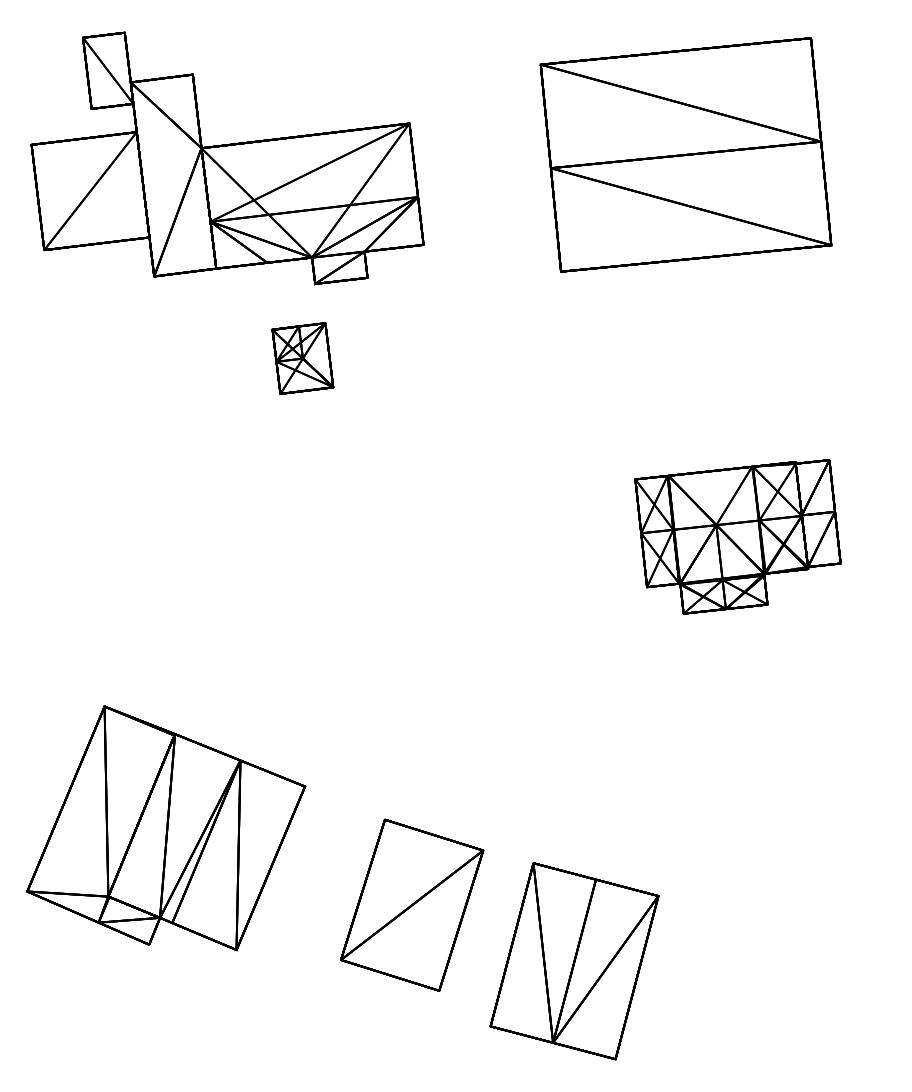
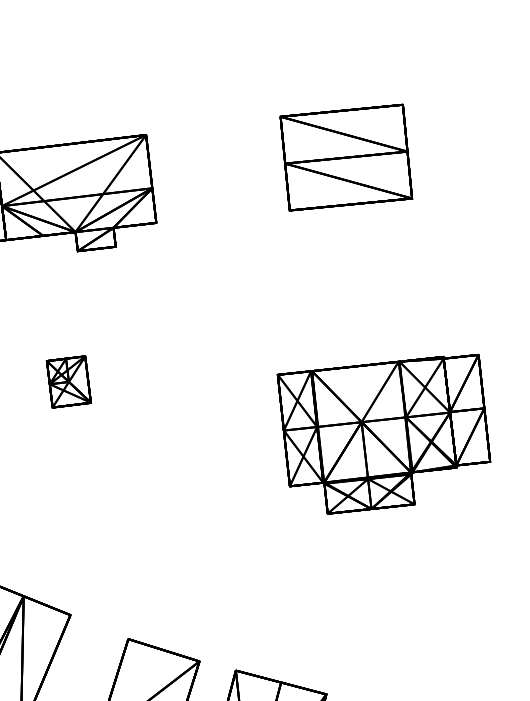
part: (685, 154) -> (345, 157), size x0.62
part: (302, 358) -> (68, 381), moved
part: (737, 536) -> (383, 434), size x1.43

